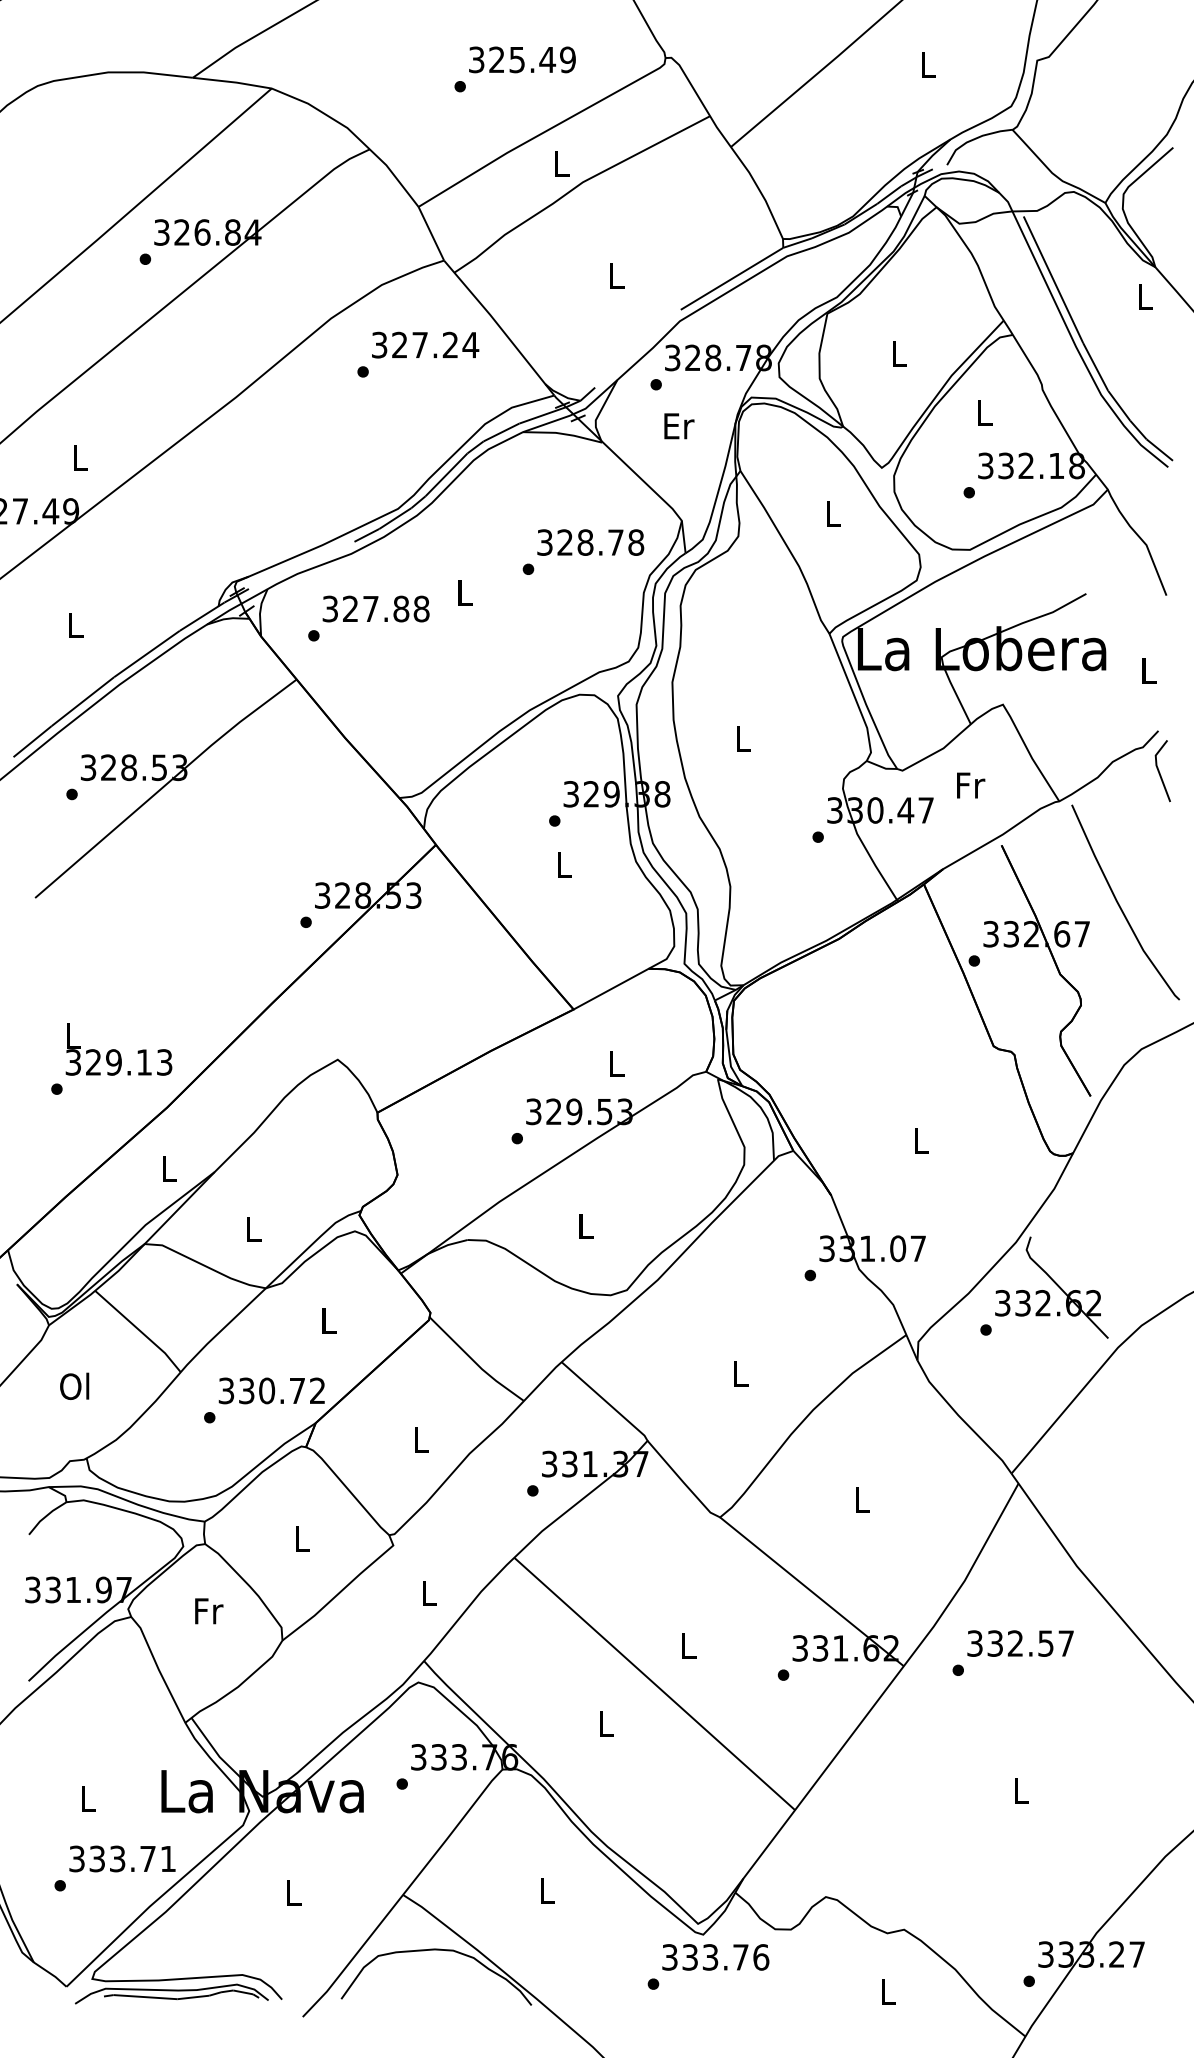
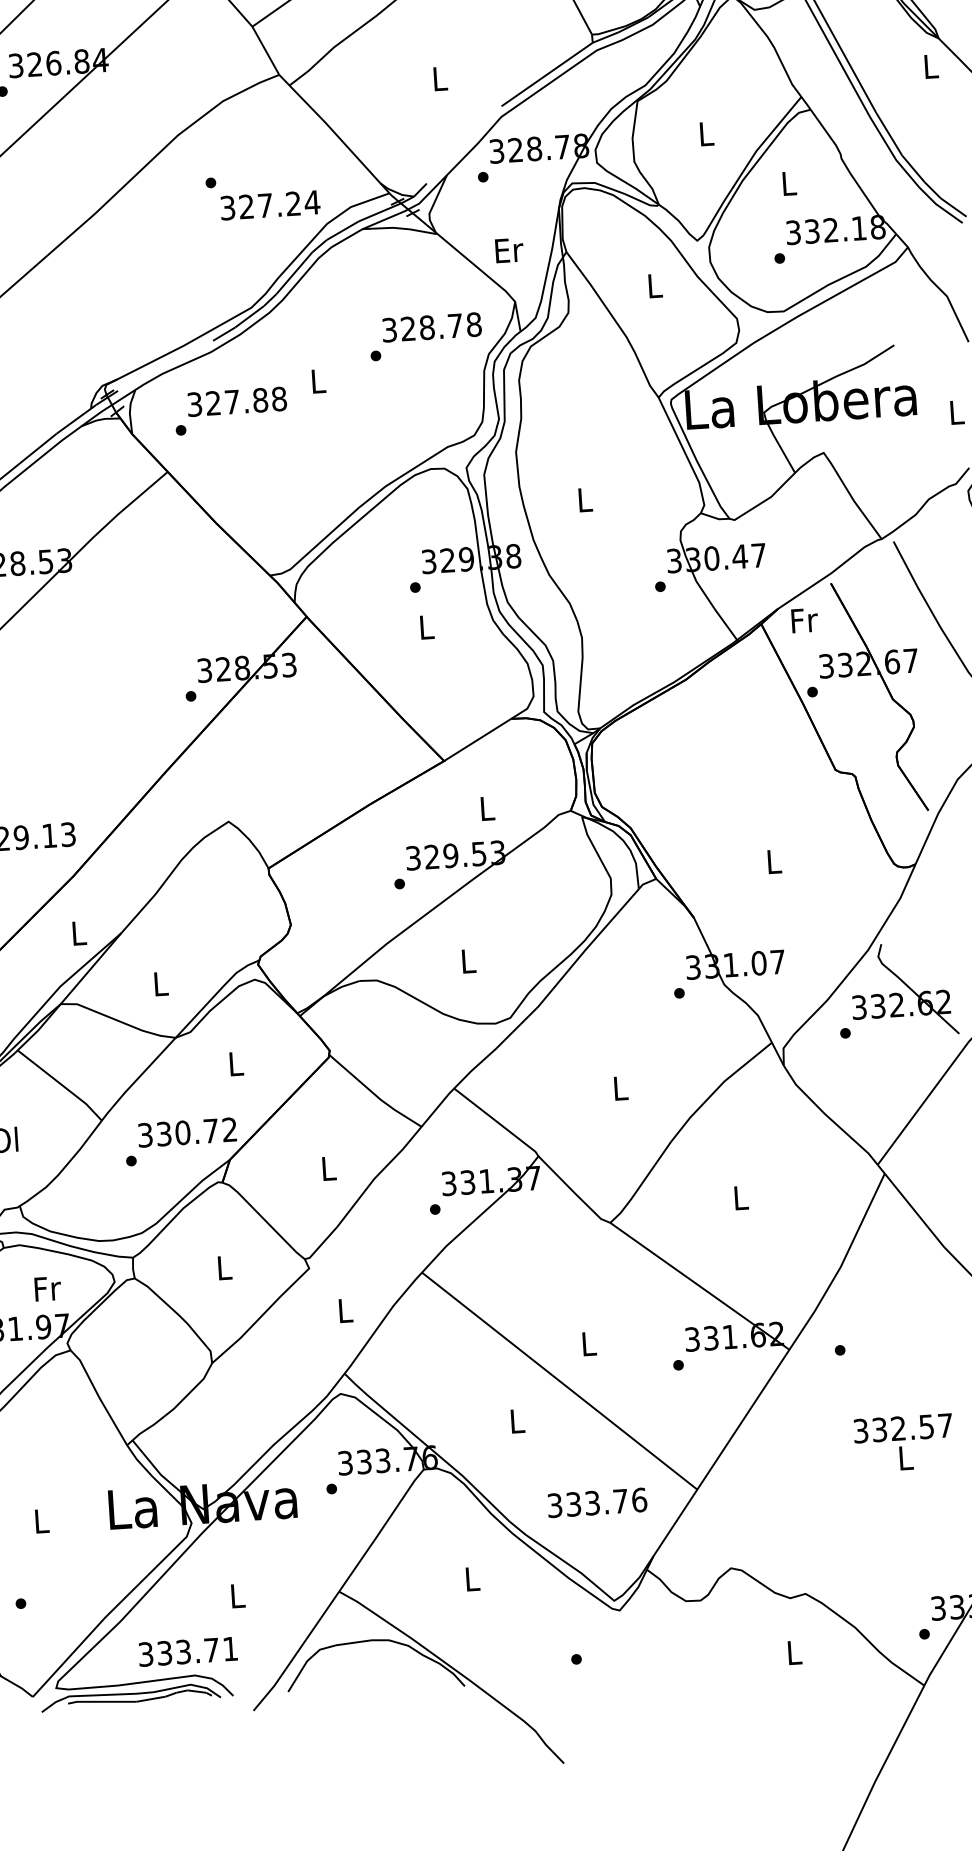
text: (425, 344) -> (270, 204), moved
text: (679, 426) -> (509, 250), moved
text: (971, 785) -> (805, 620), moved
text: (209, 1611) -> (48, 1289), moved
text: (1020, 1643) -> (903, 1428), moved
text: (122, 1858) -> (188, 1651), moved
text: (715, 1957) -> (597, 1502), moved

